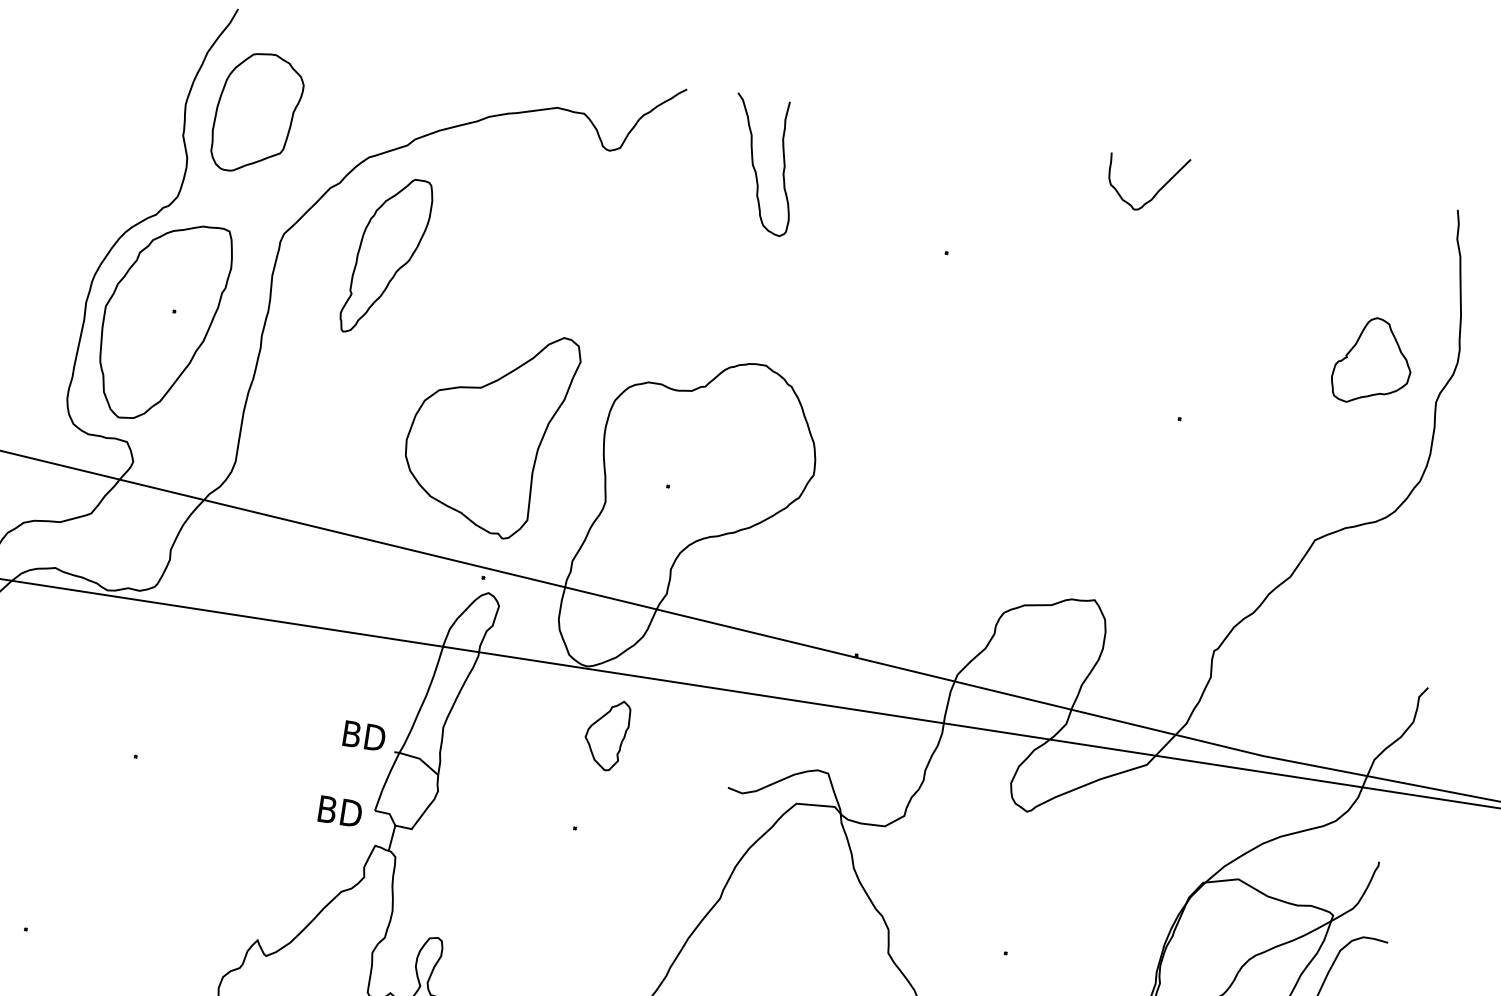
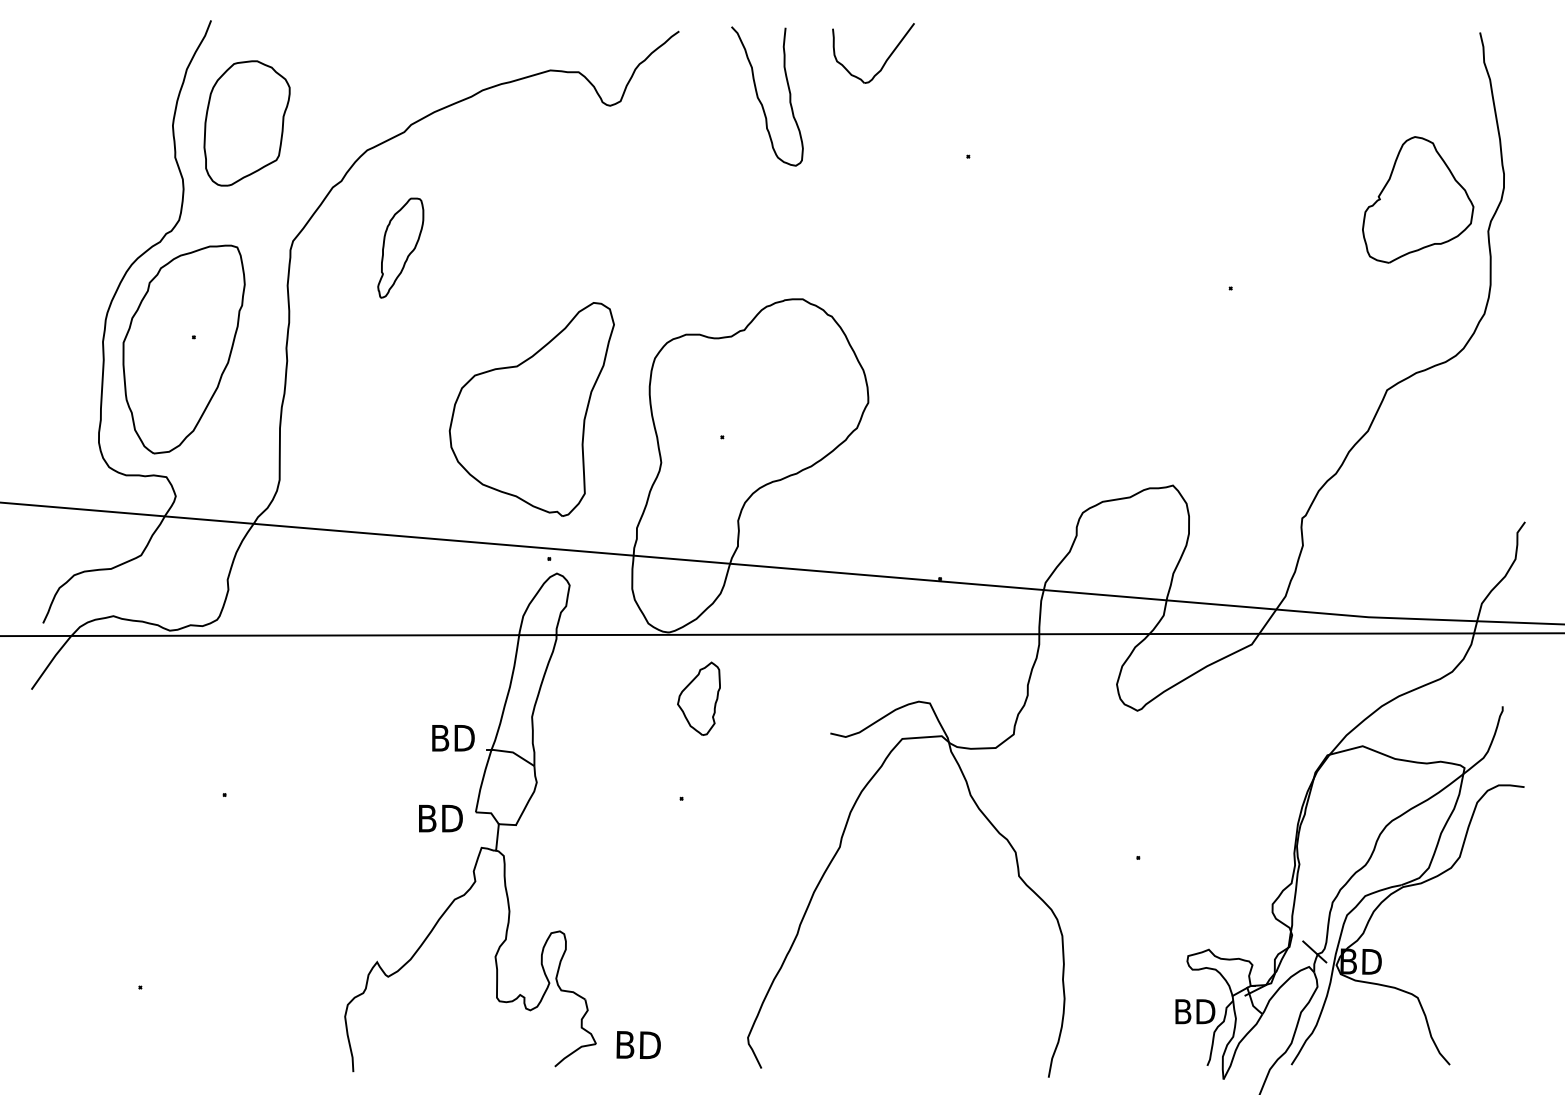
part: (1157, 190) -> (885, 60), moved
part: (386, 255) -> (400, 247), size x0.6
part: (1372, 361) -> (1417, 199), size x1.4

